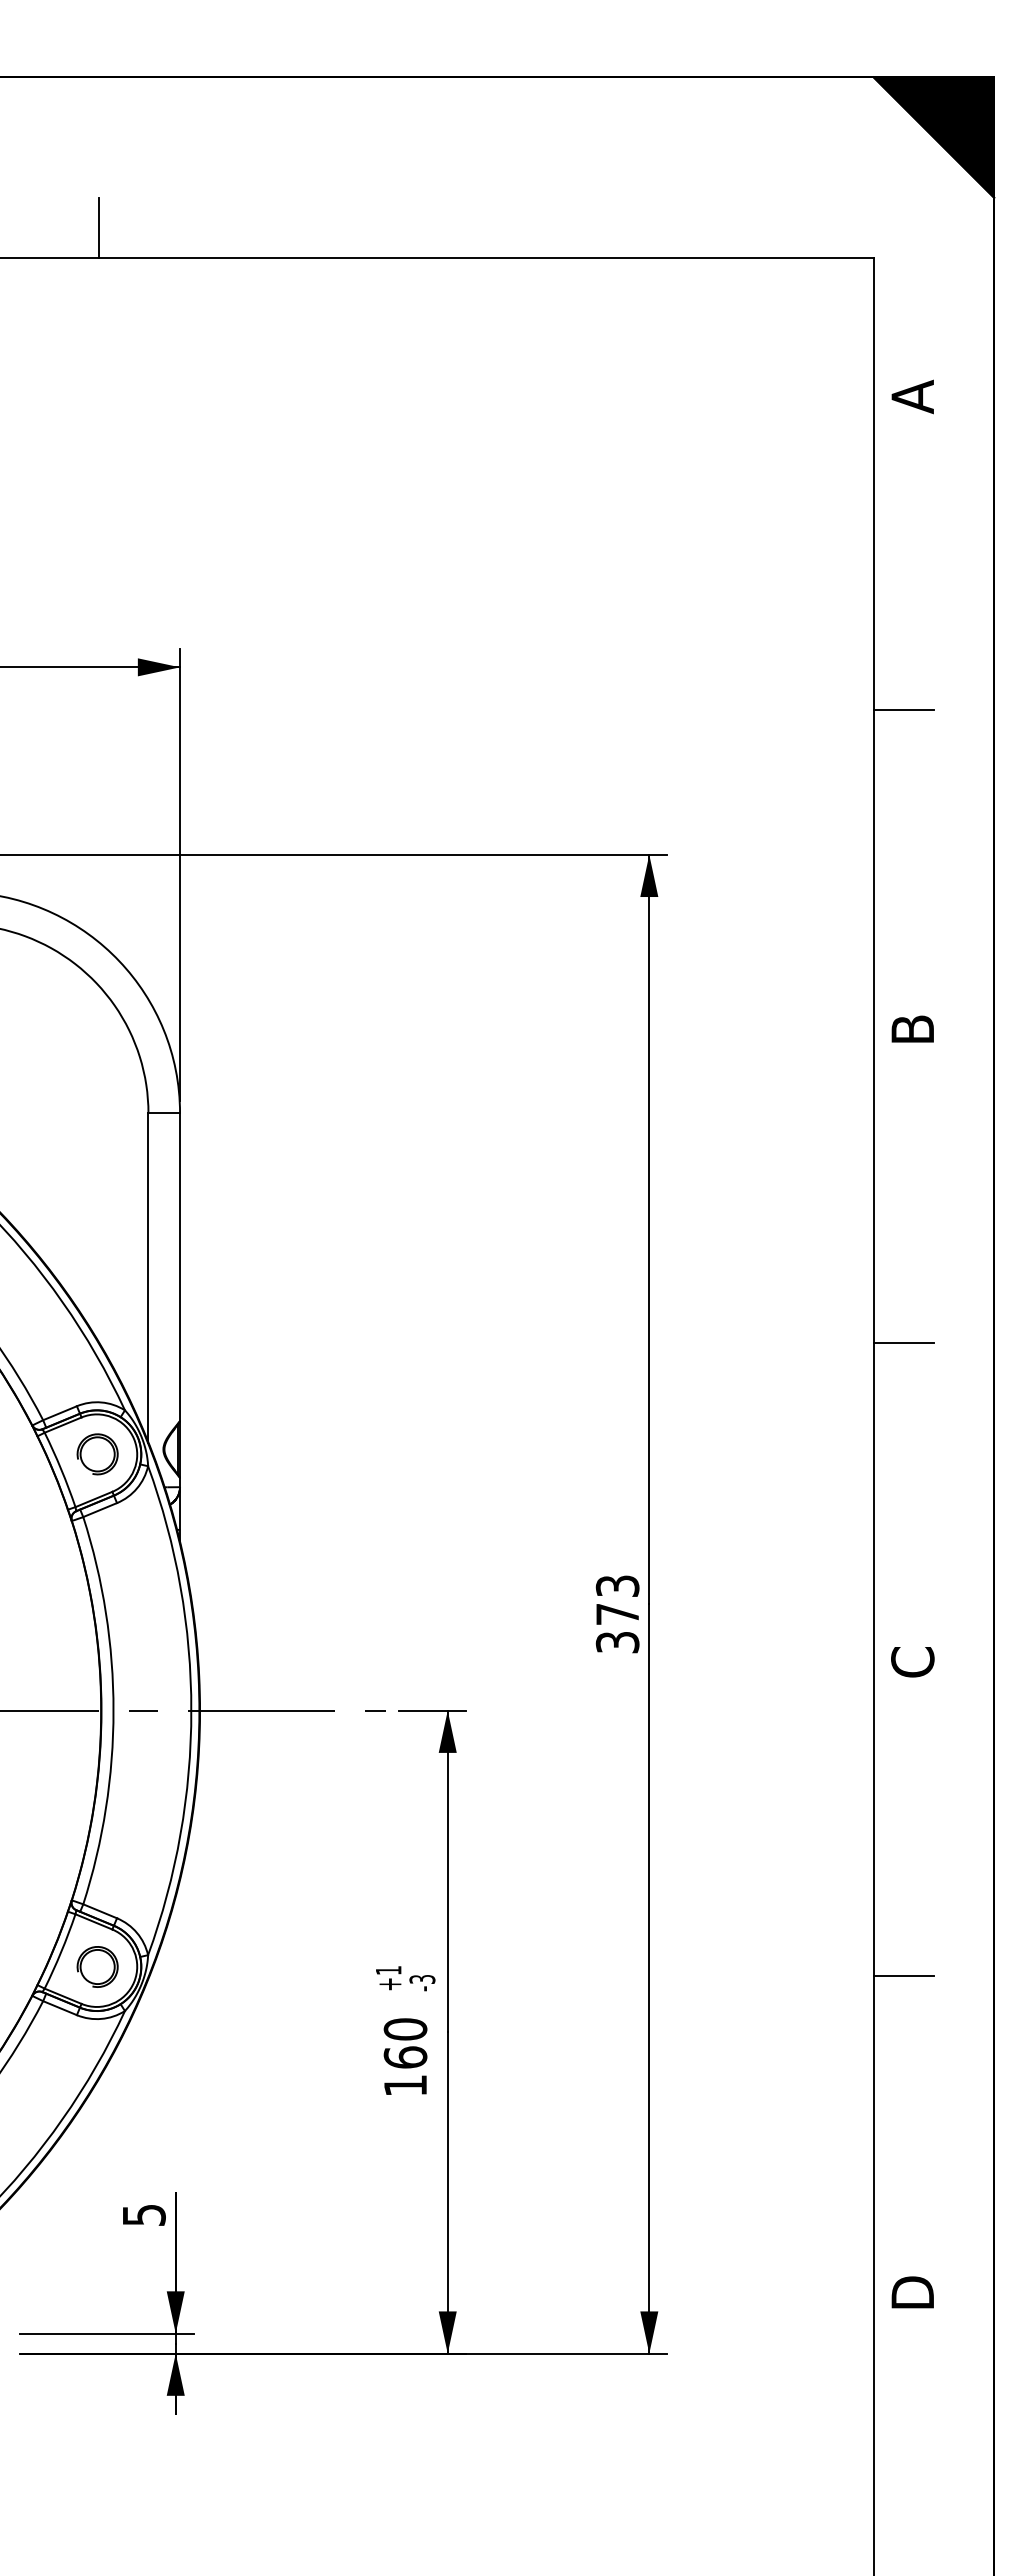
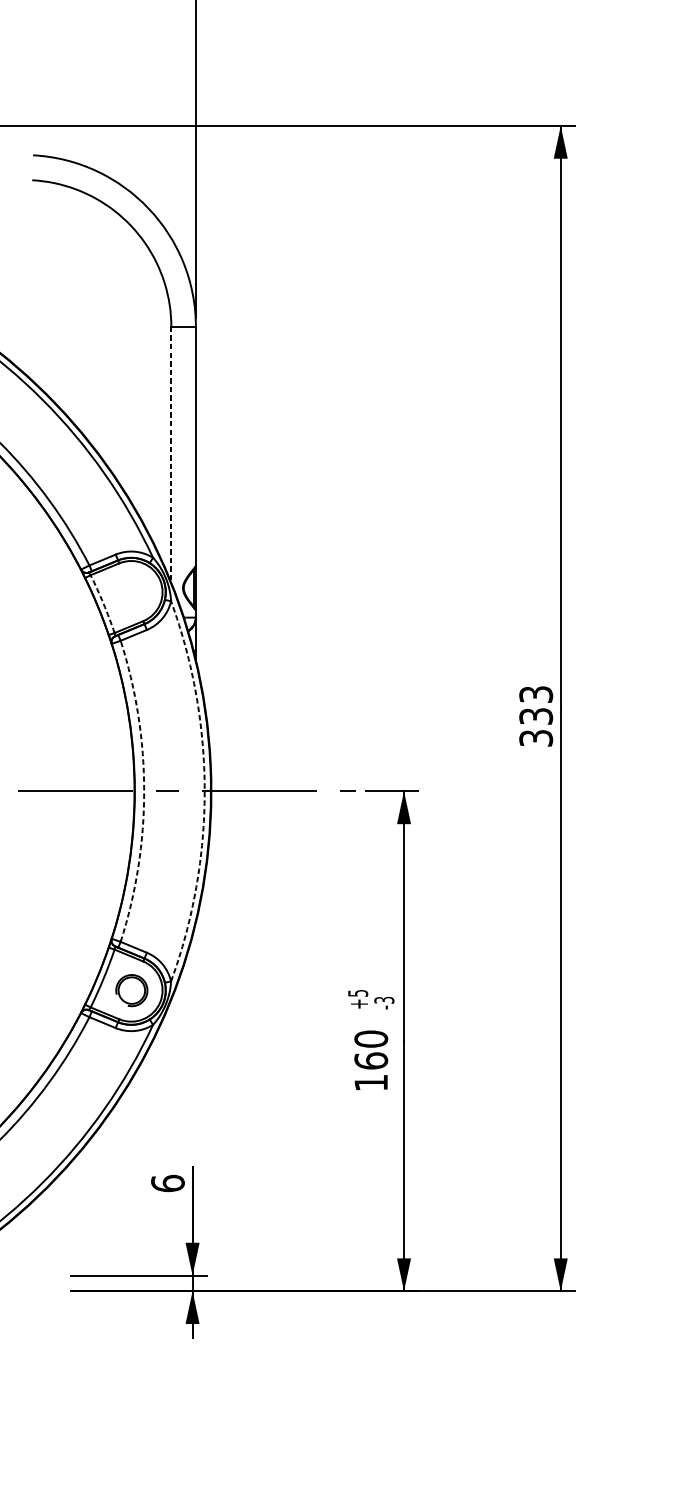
line: (148, 1278) -> (171, 455), solid -> dashed
part: (97, 1454) -> (131, 592), removed
arc: (61, 1469) -> (103, 603), solid -> dashed
text: (617, 1613) -> (536, 715), 373 -> 333
arc: (113, 1710) -> (144, 791), solid -> dashed
arc: (191, 1710) -> (204, 791), solid -> dashed
text: (388, 1970) -> (357, 993), +1 -> +5
text: (143, 2215) -> (167, 1183), 5 -> 6

